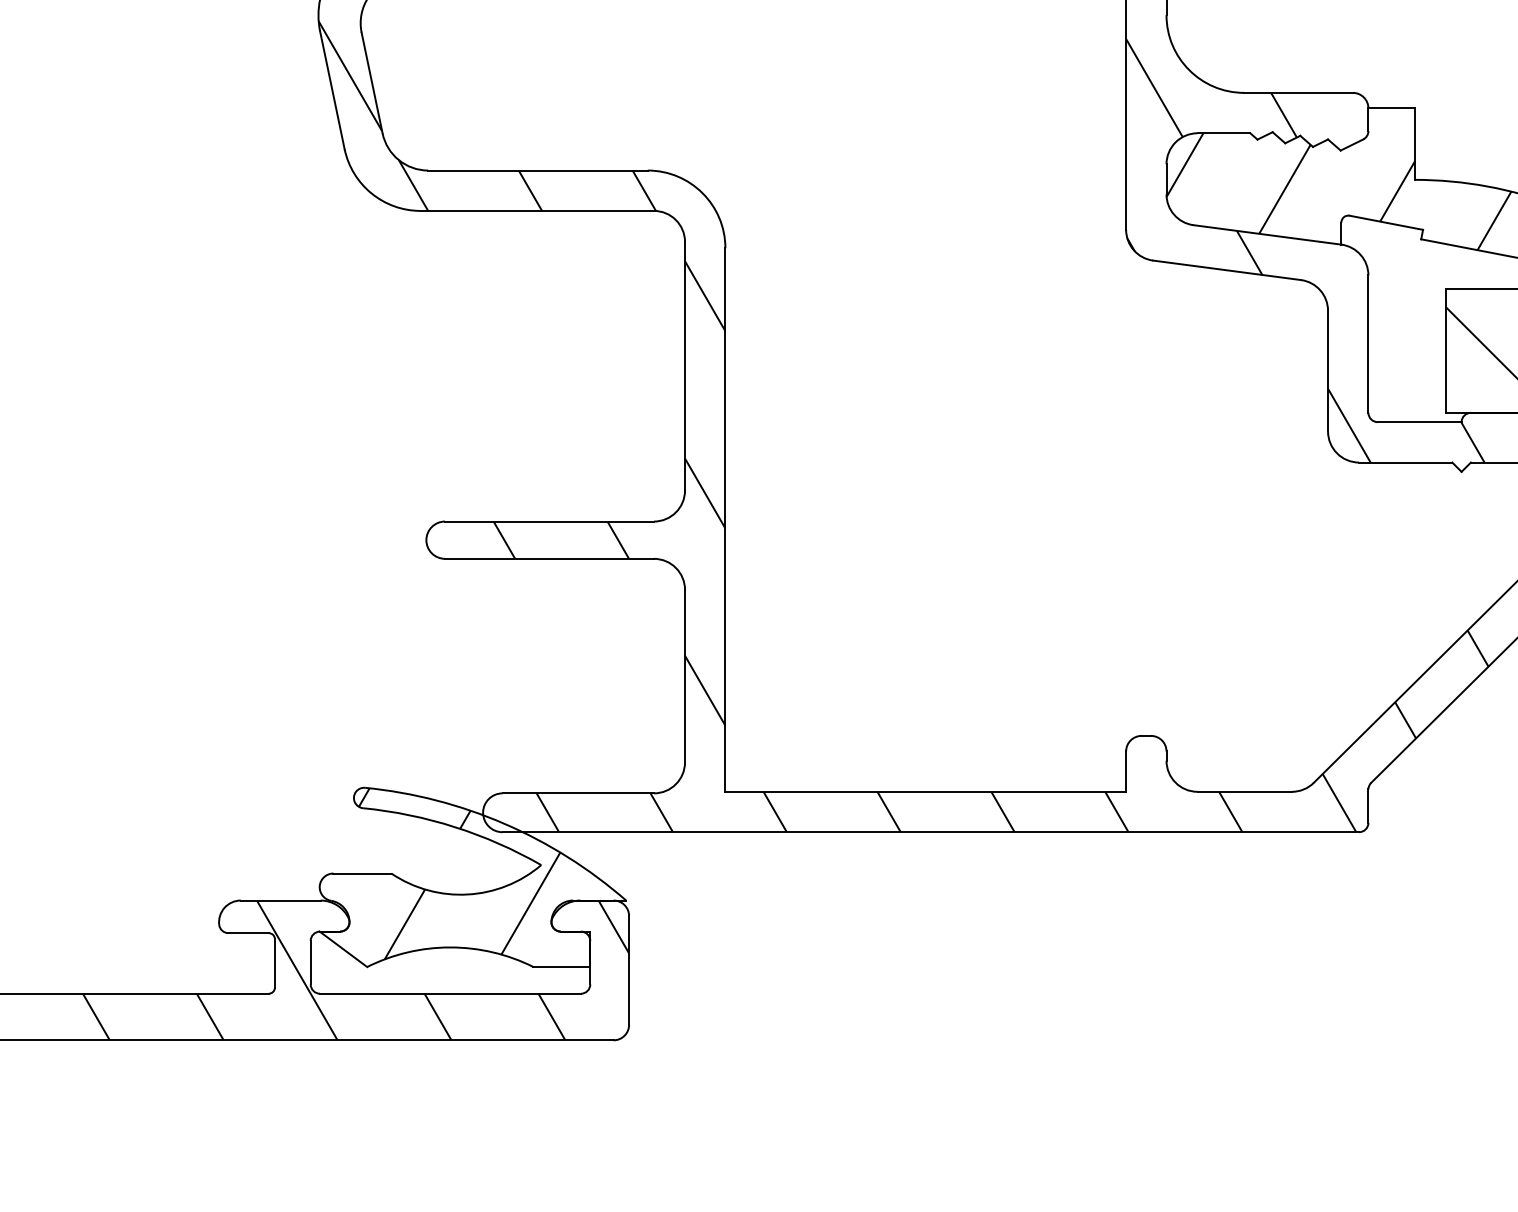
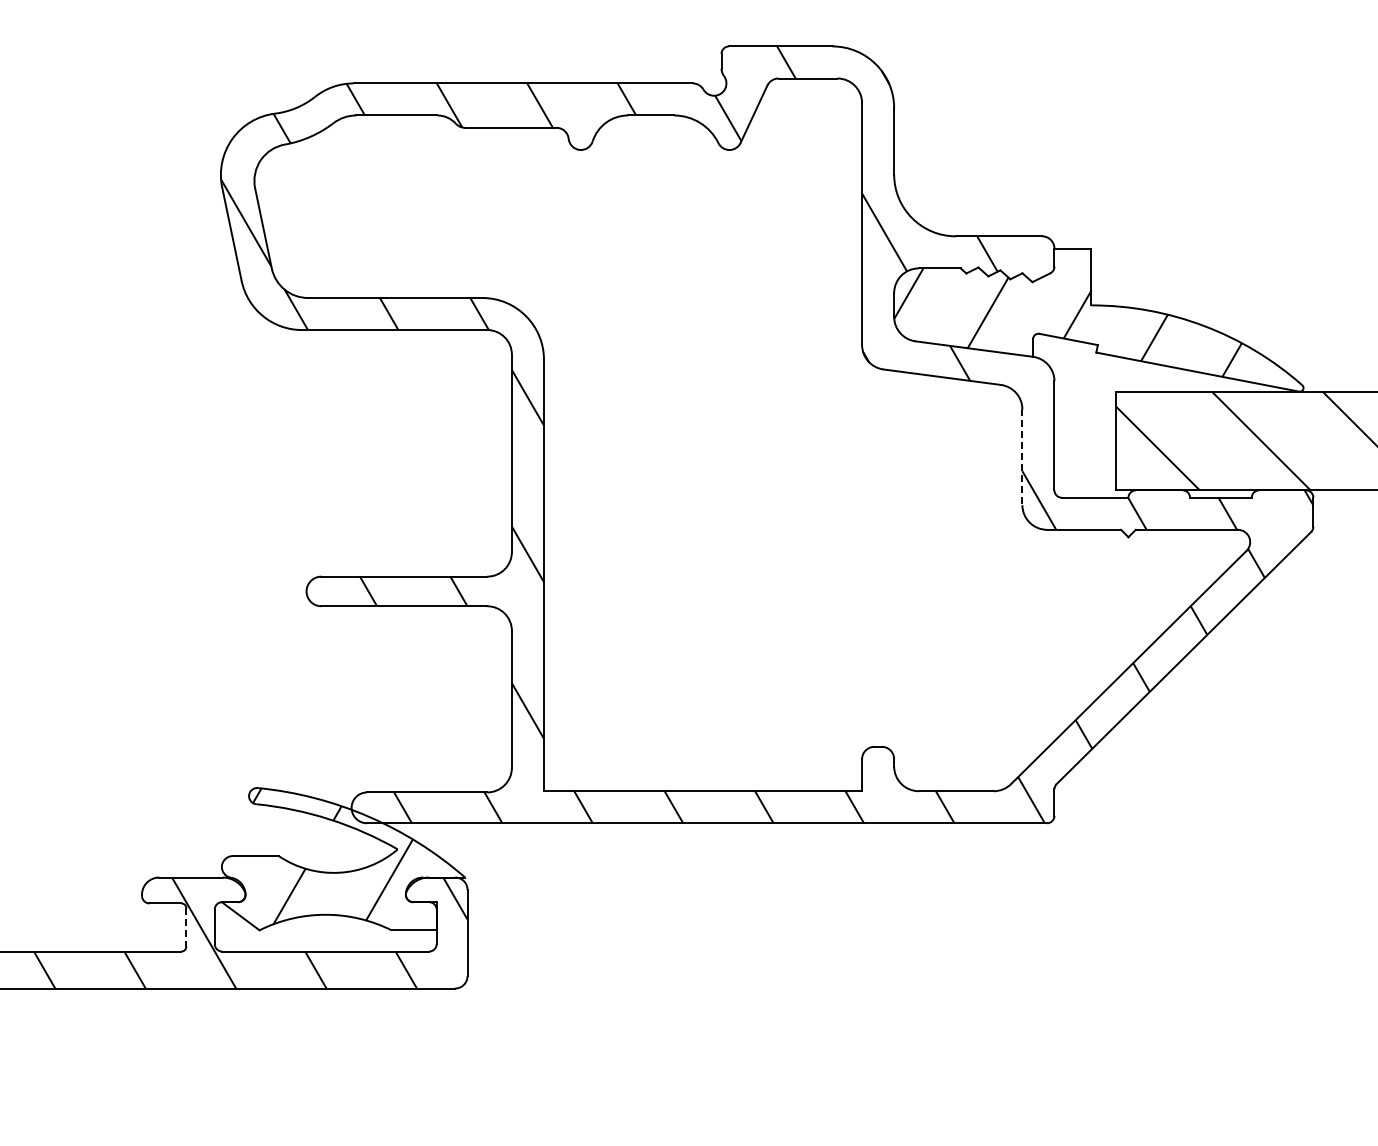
line: (1328, 371) -> (1022, 457), solid -> dashed
line: (275, 963) -> (186, 927), solid -> dashed

